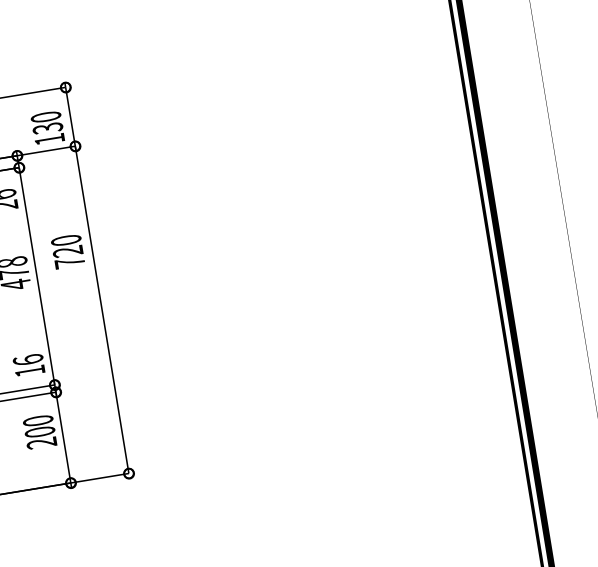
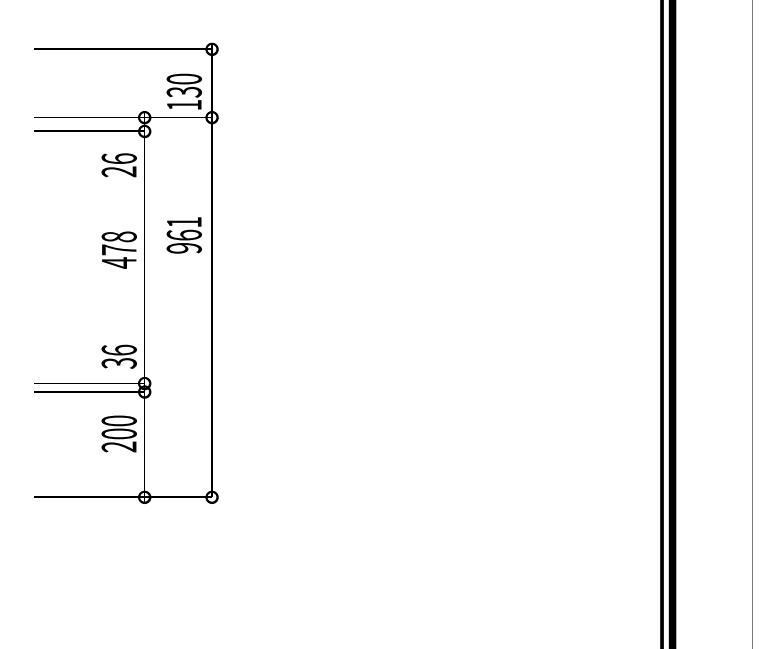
text: (67, 251) -> (183, 235), 720 -> 961
text: (29, 371) -> (118, 363), 16 -> 36

